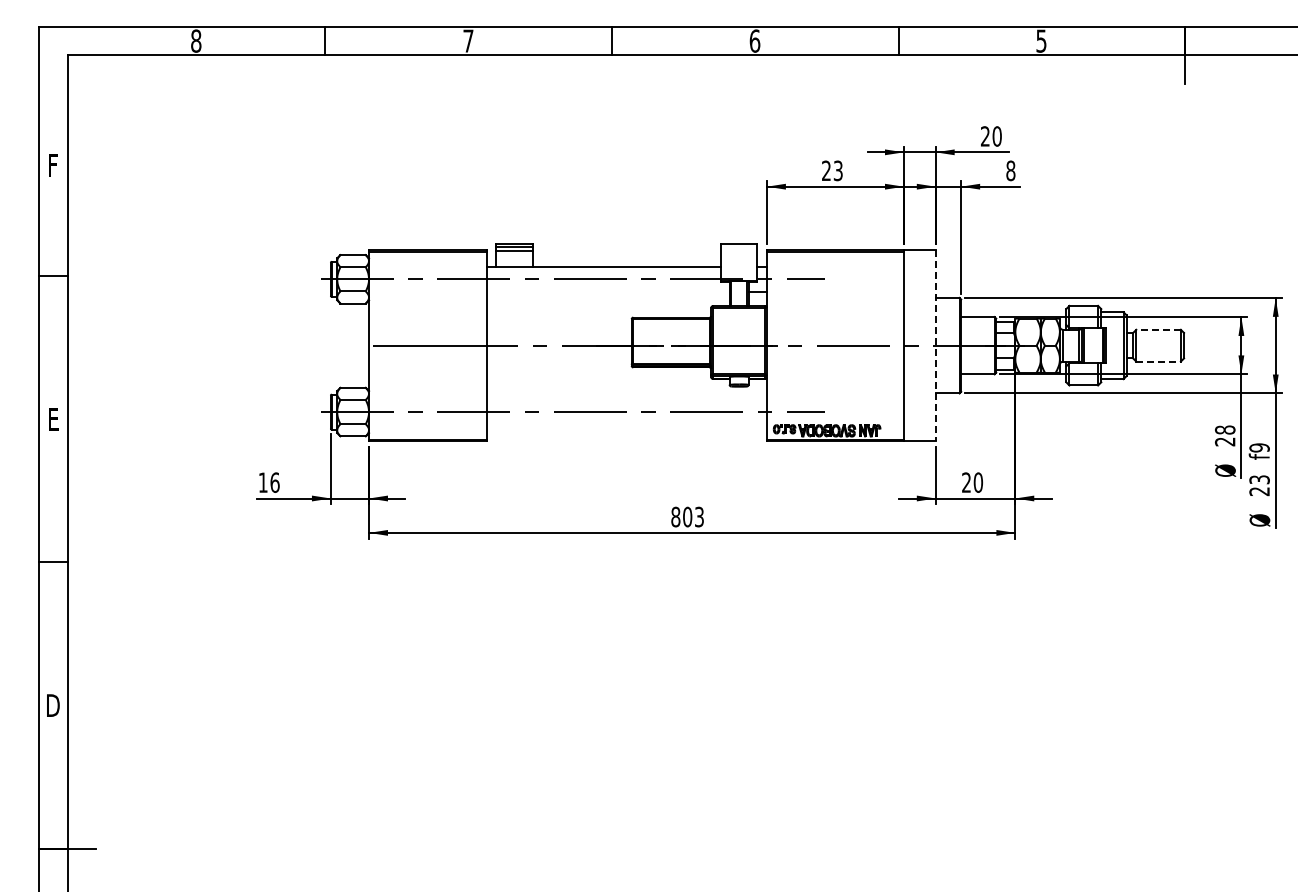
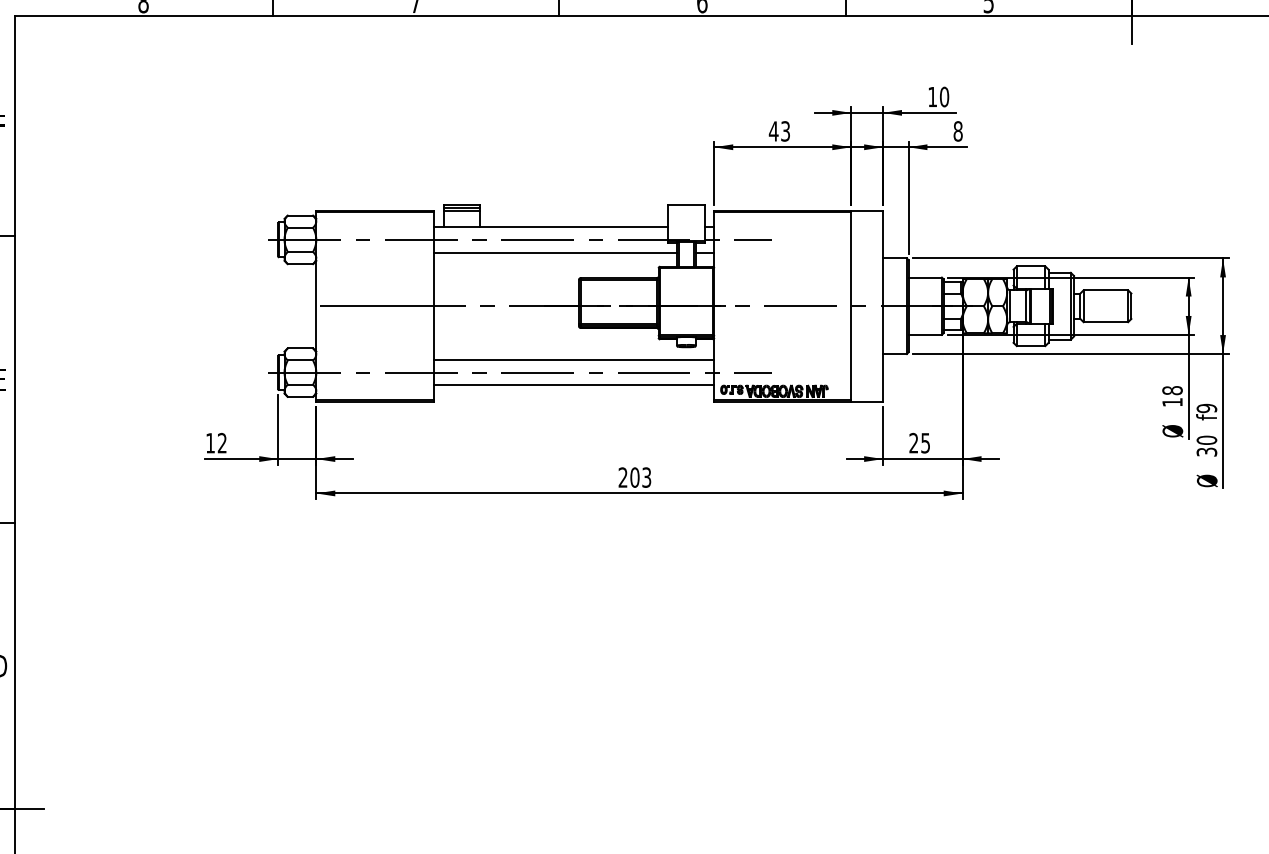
text: (985, 136) -> (932, 97), 20 -> 10
text: (826, 170) -> (773, 131), 23 -> 43
line: (607, 292) -> (554, 253), added
line: (1158, 329) -> (1105, 290), dashed -> solid
line: (935, 345) -> (882, 306), dashed -> solid
line: (1159, 361) -> (1106, 322), dashed -> solid
line: (626, 399) -> (573, 360), added
line: (626, 424) -> (573, 385), added
text: (1224, 441) -> (1171, 402), 28 -> 18
text: (274, 482) -> (221, 443), 16 -> 12
text: (978, 482) -> (925, 443), 20 -> 25
text: (1259, 485) -> (1206, 446), 23 -> 30
text: (675, 516) -> (622, 477), 803 -> 203

